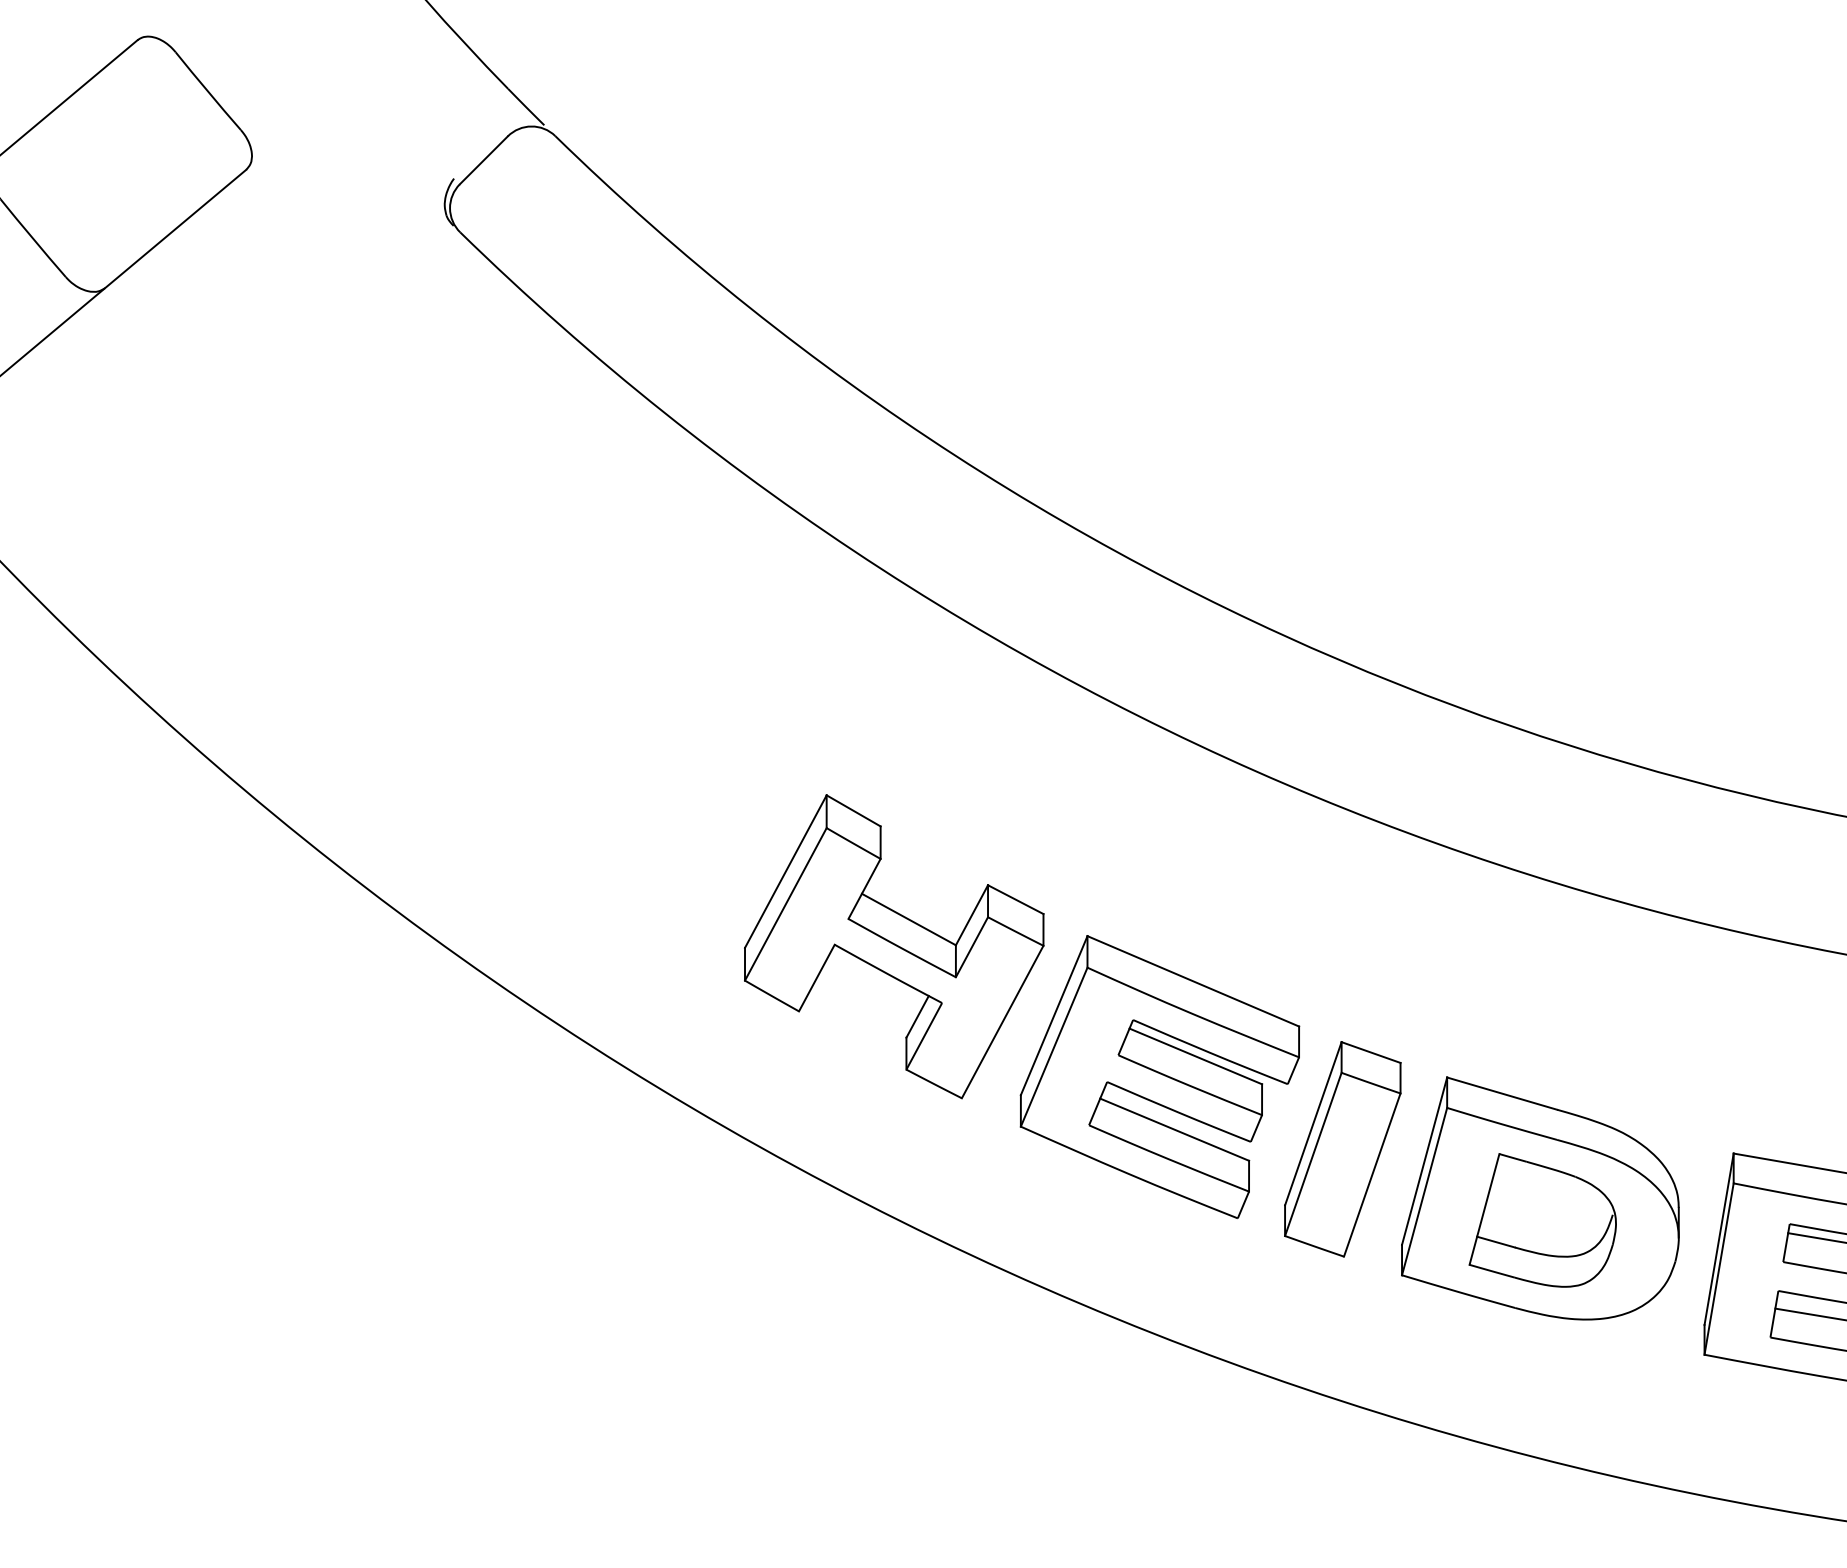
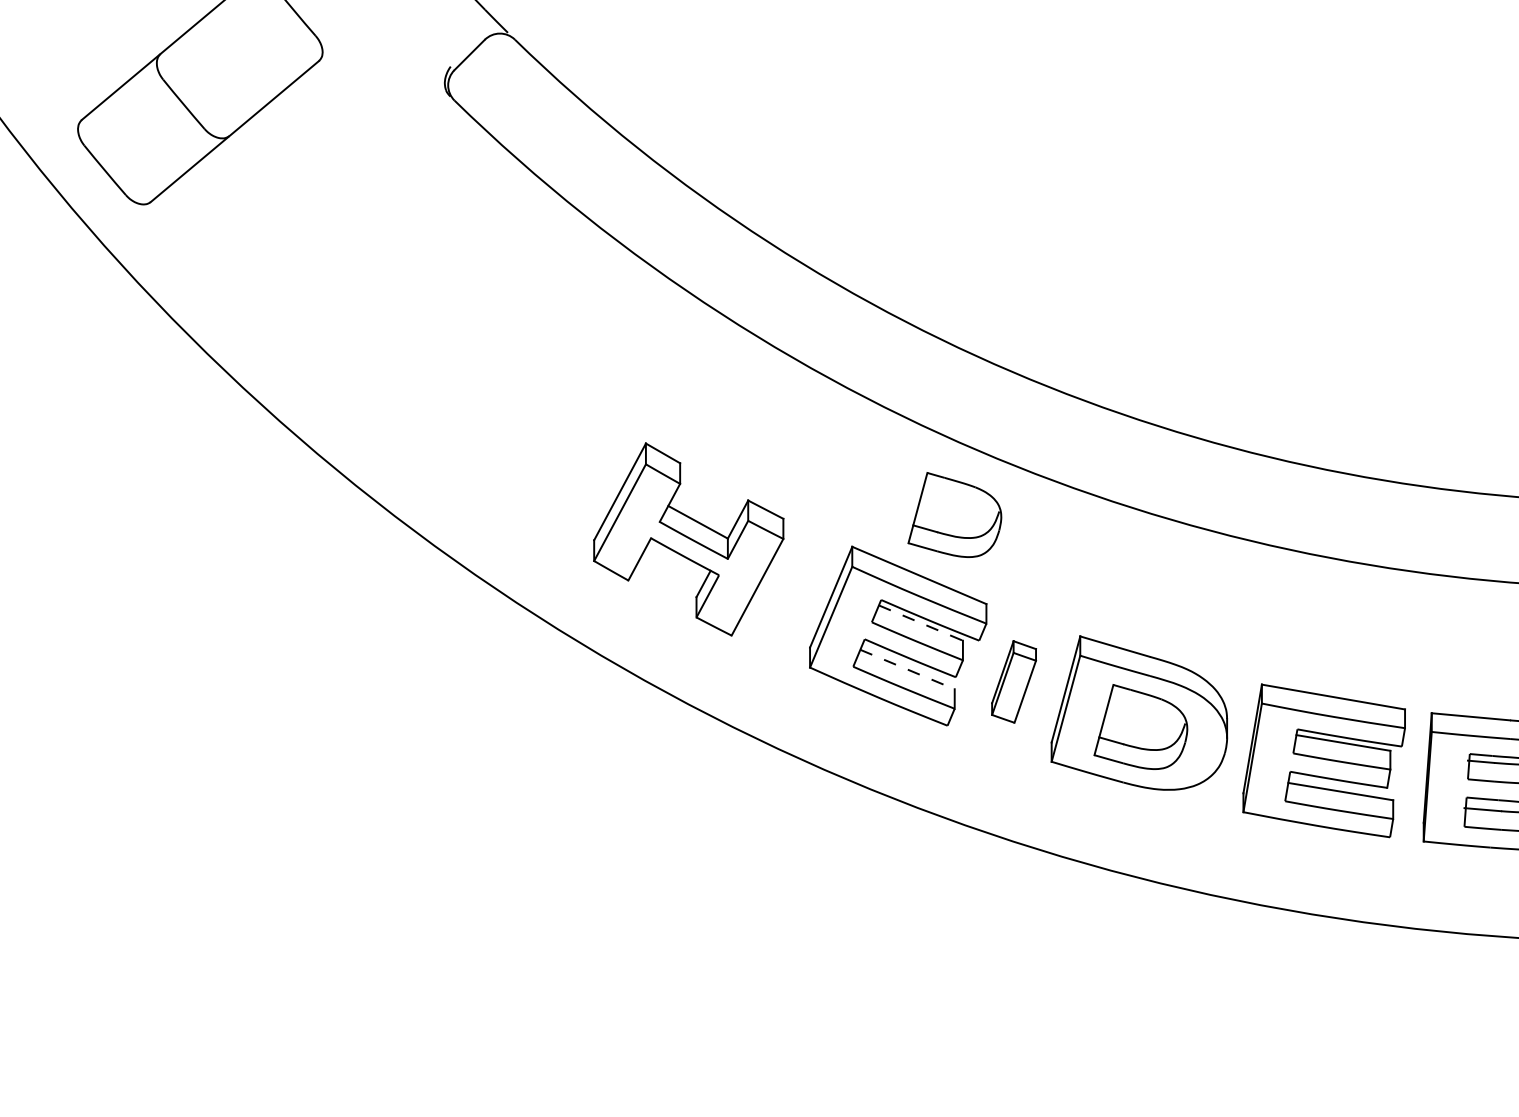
part: (1248, 885) -> (954, 514), added
part: (893, 946) -> (688, 539), moved
line: (1195, 1057) -> (920, 623), solid -> dashed
line: (1176, 1129) -> (908, 669), solid -> dashed
part: (1341, 1148) -> (1013, 681), size x0.6

